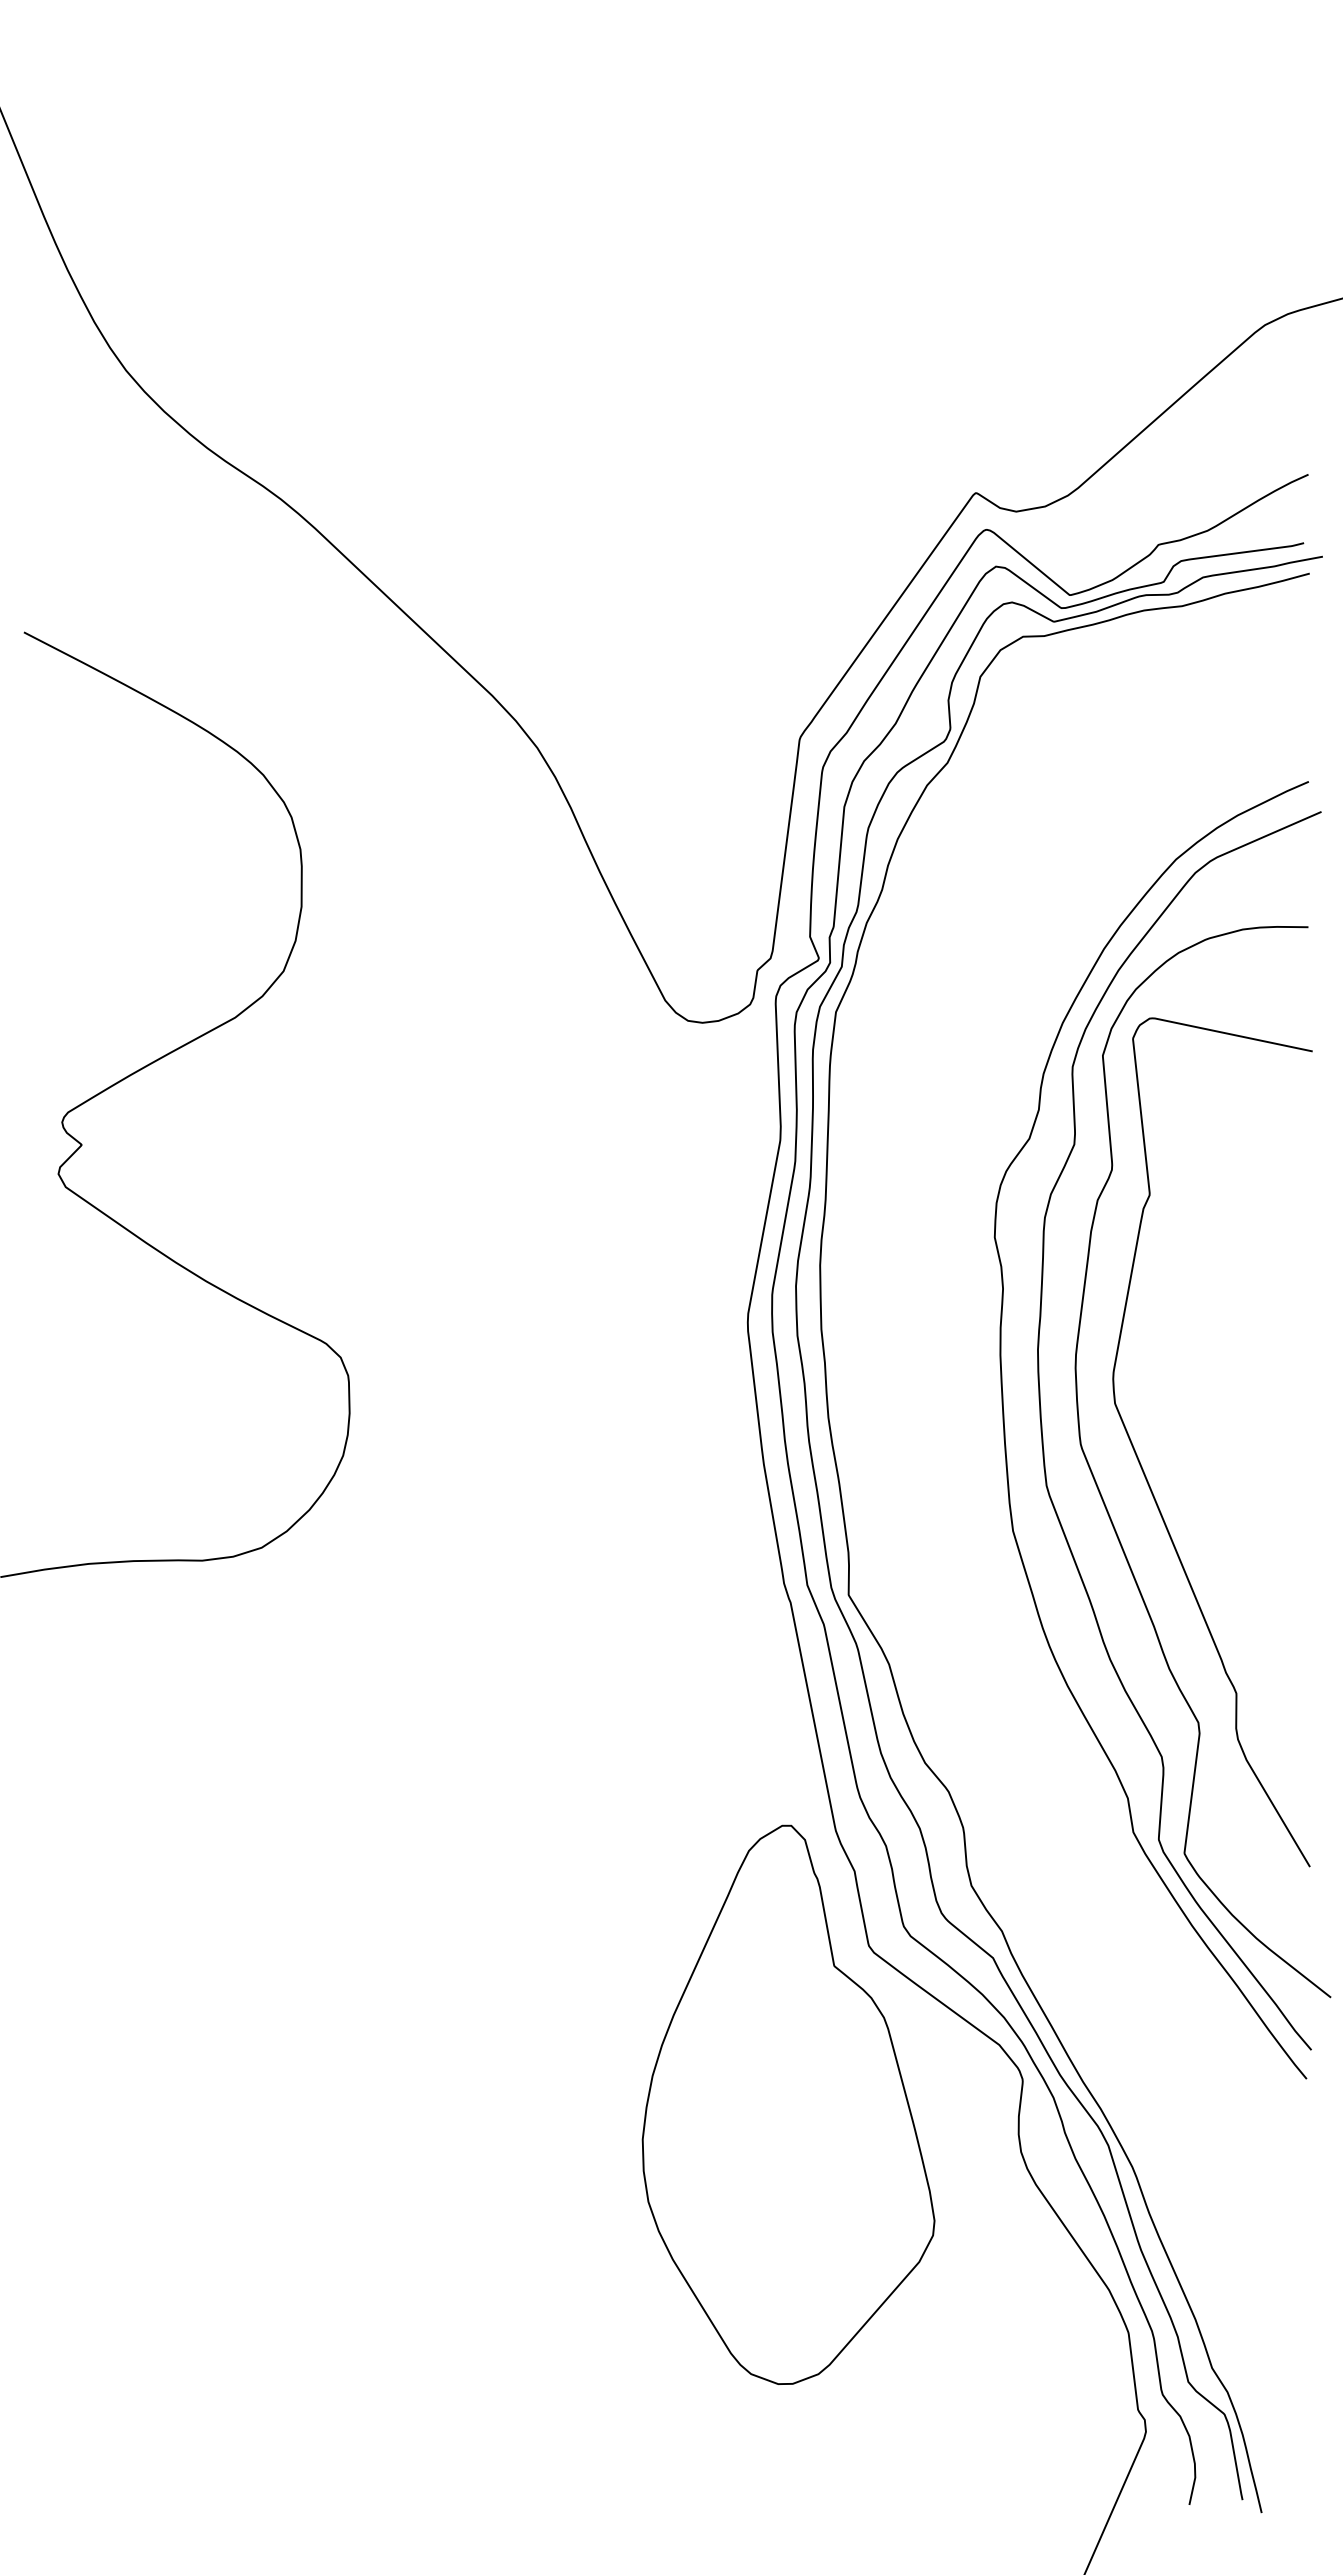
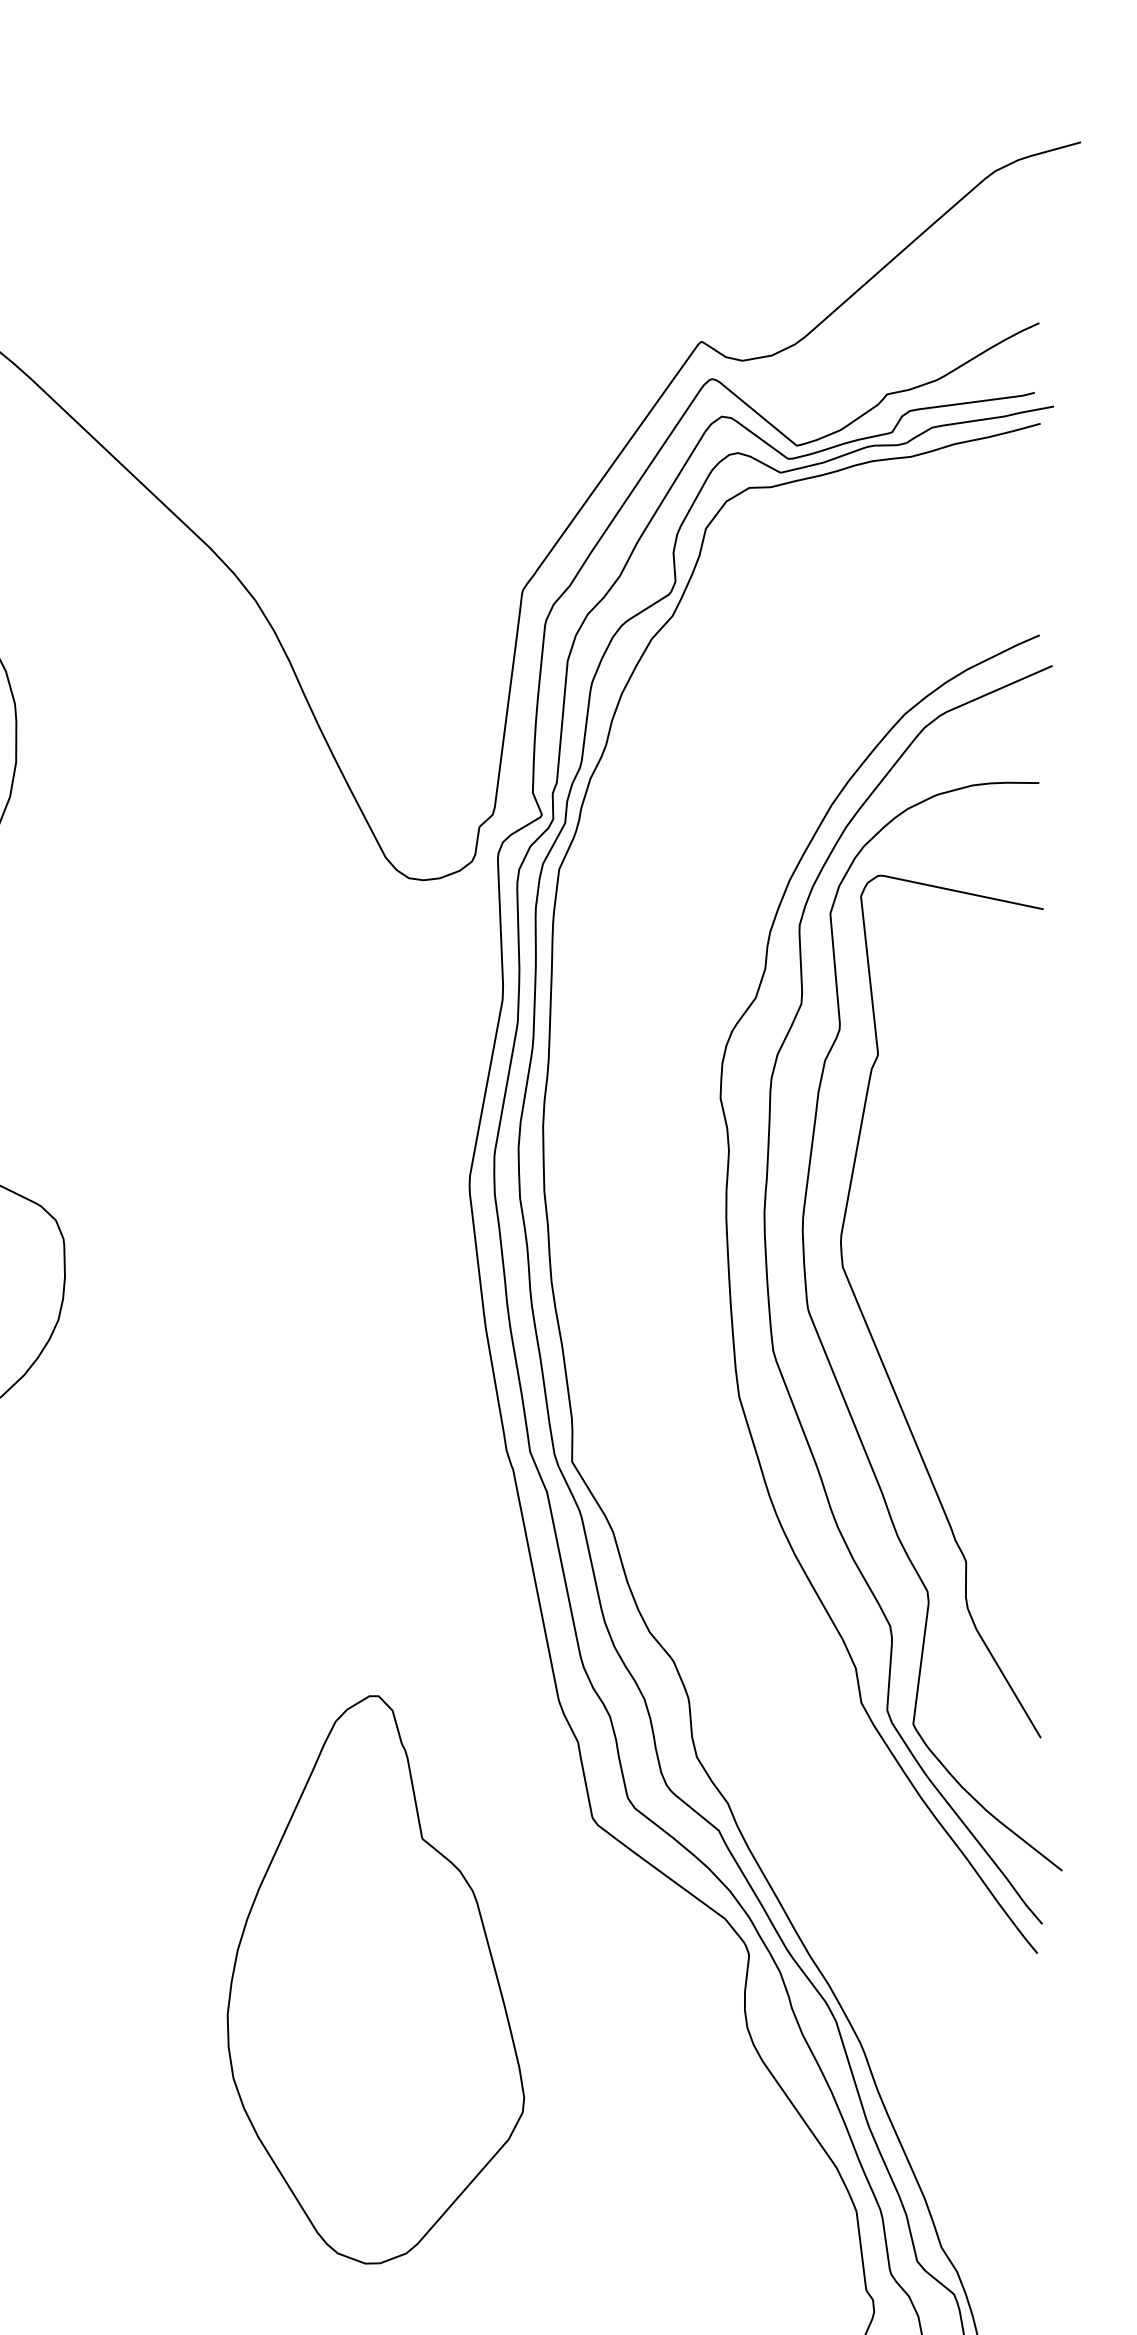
part: (788, 2104) -> (375, 1979), moved

